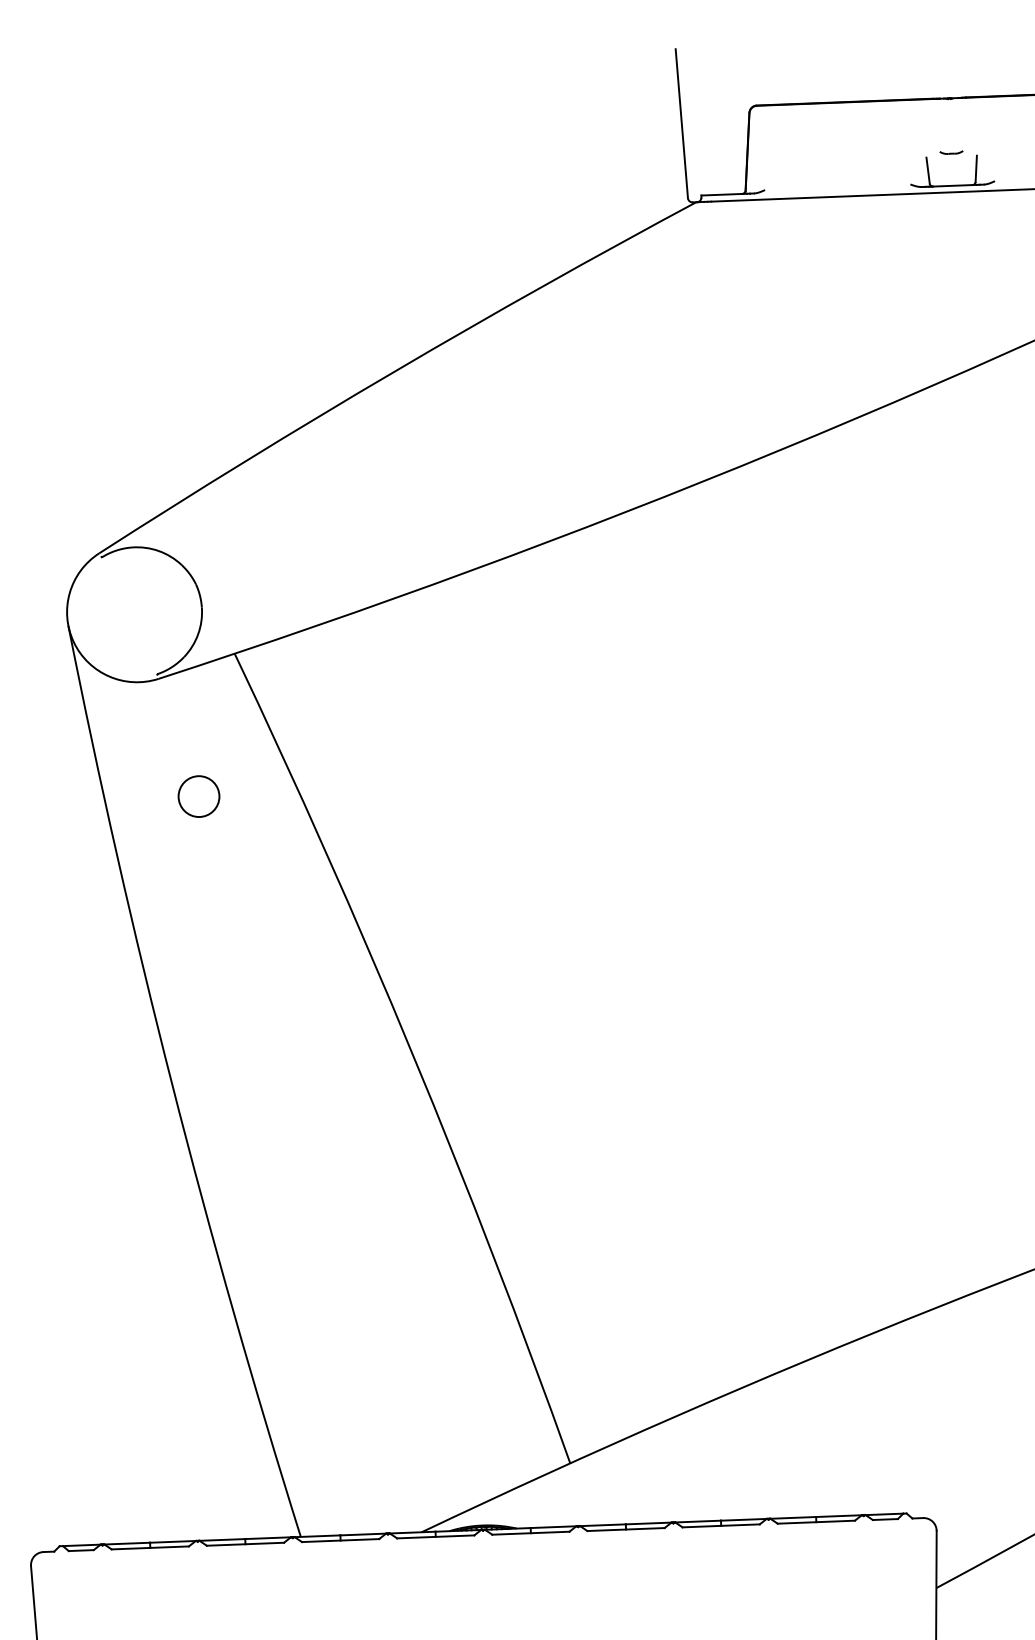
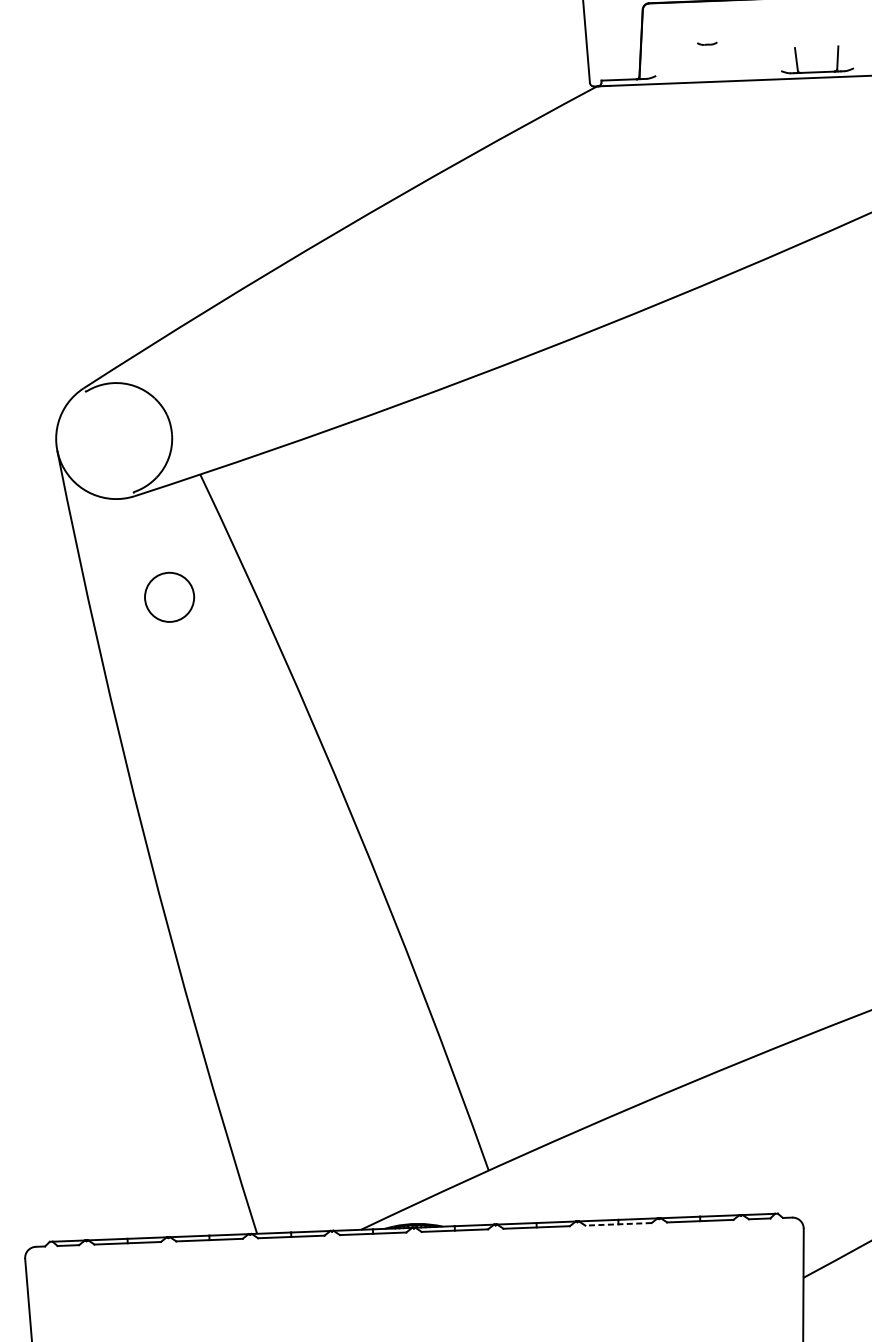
part: (951, 152) -> (707, 43), moved
circle: (198, 796) -> (169, 597), size x1.4
line: (721, 1525) -> (618, 1224), solid -> dashed

